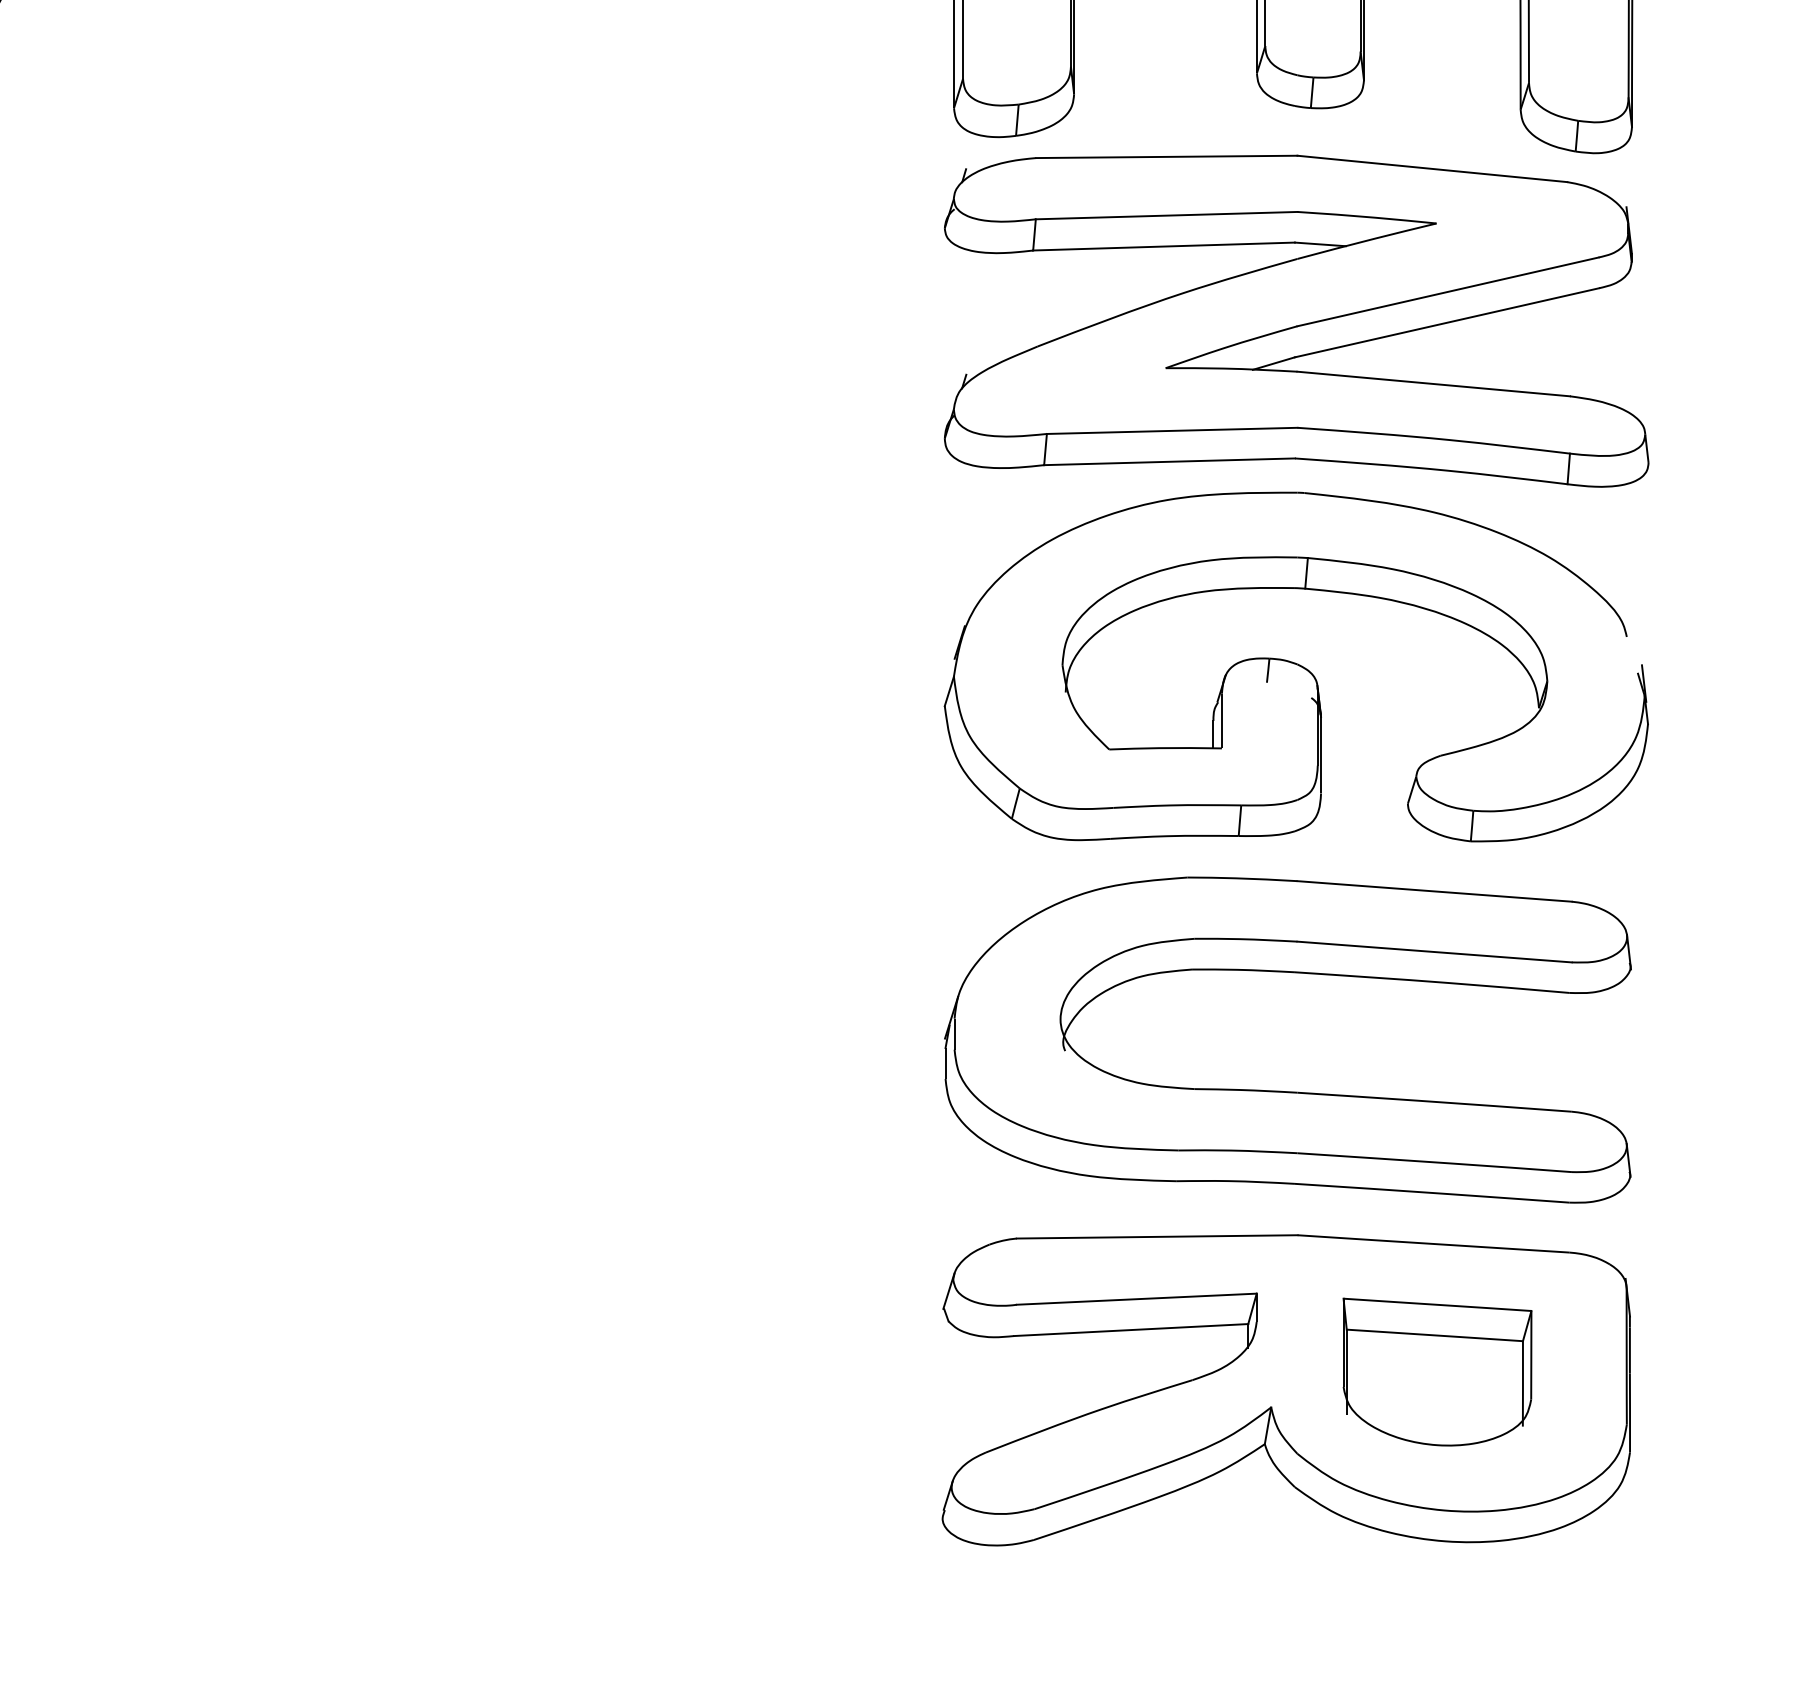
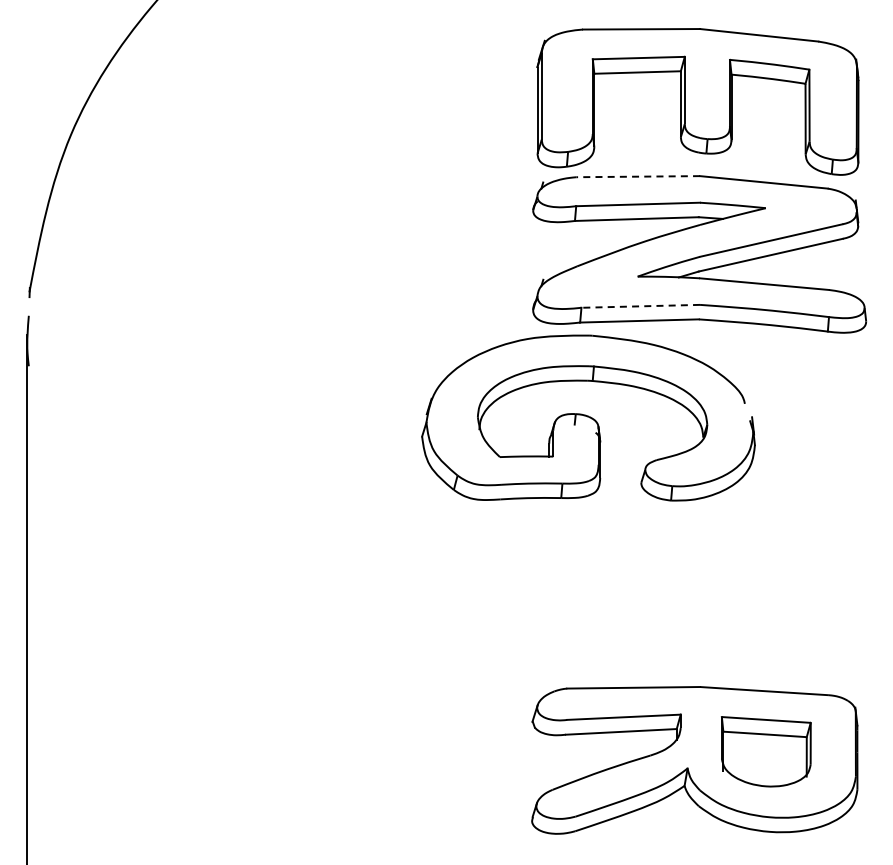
line: (1167, 156) -> (638, 176), solid -> dashed
line: (1171, 431) -> (640, 306), solid -> dashed
part: (1296, 665) -> (588, 417), moved
part: (1287, 1090) -> (695, 618), removed

